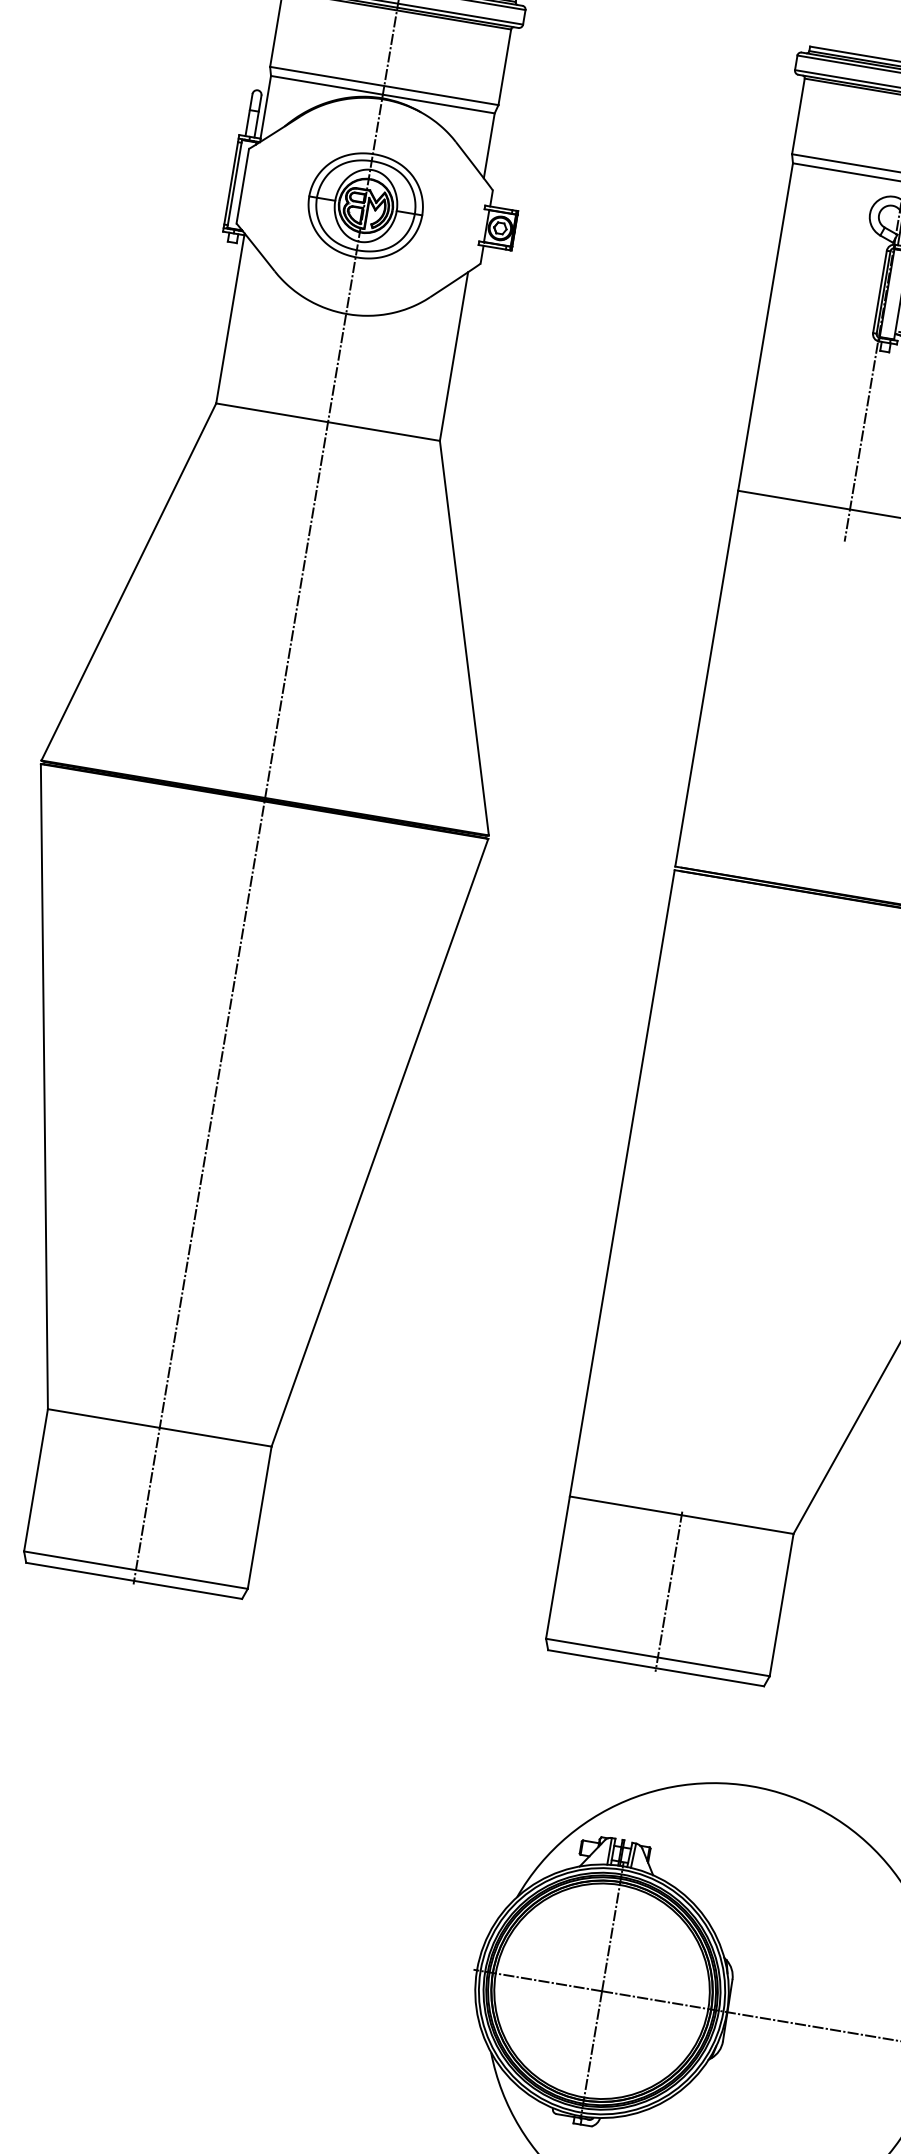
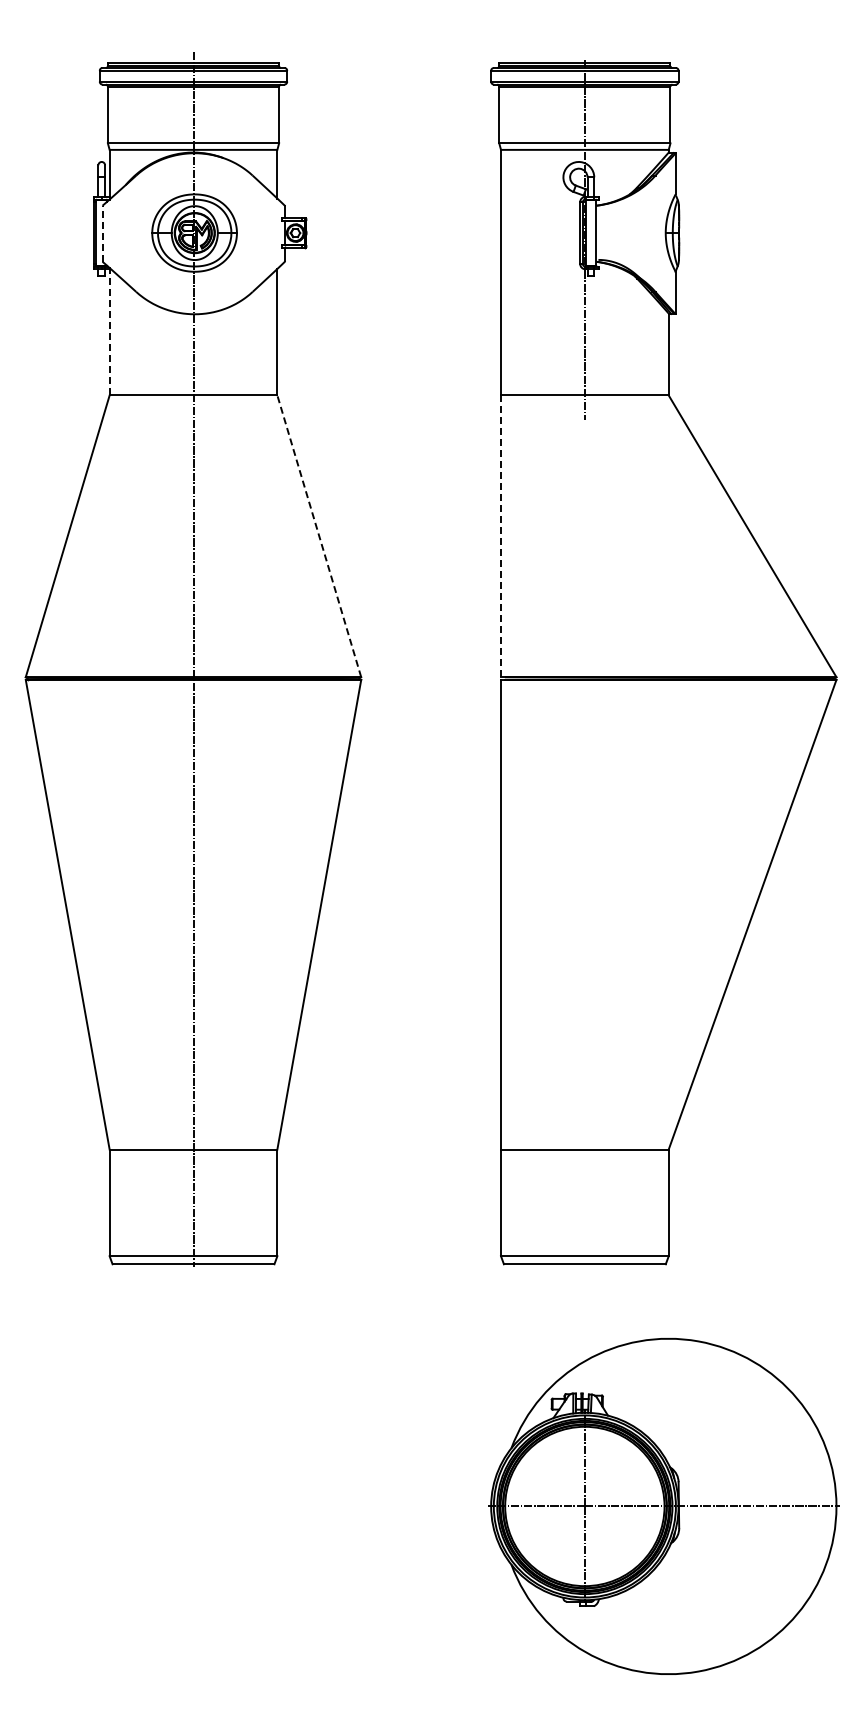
line: (242, 185) -> (102, 233), solid -> dashed
line: (230, 318) -> (109, 331), solid -> dashed
line: (464, 638) -> (319, 536), solid -> dashed
line: (707, 679) -> (501, 536), solid -> dashed
line: (668, 1591) -> (584, 1206), removed

